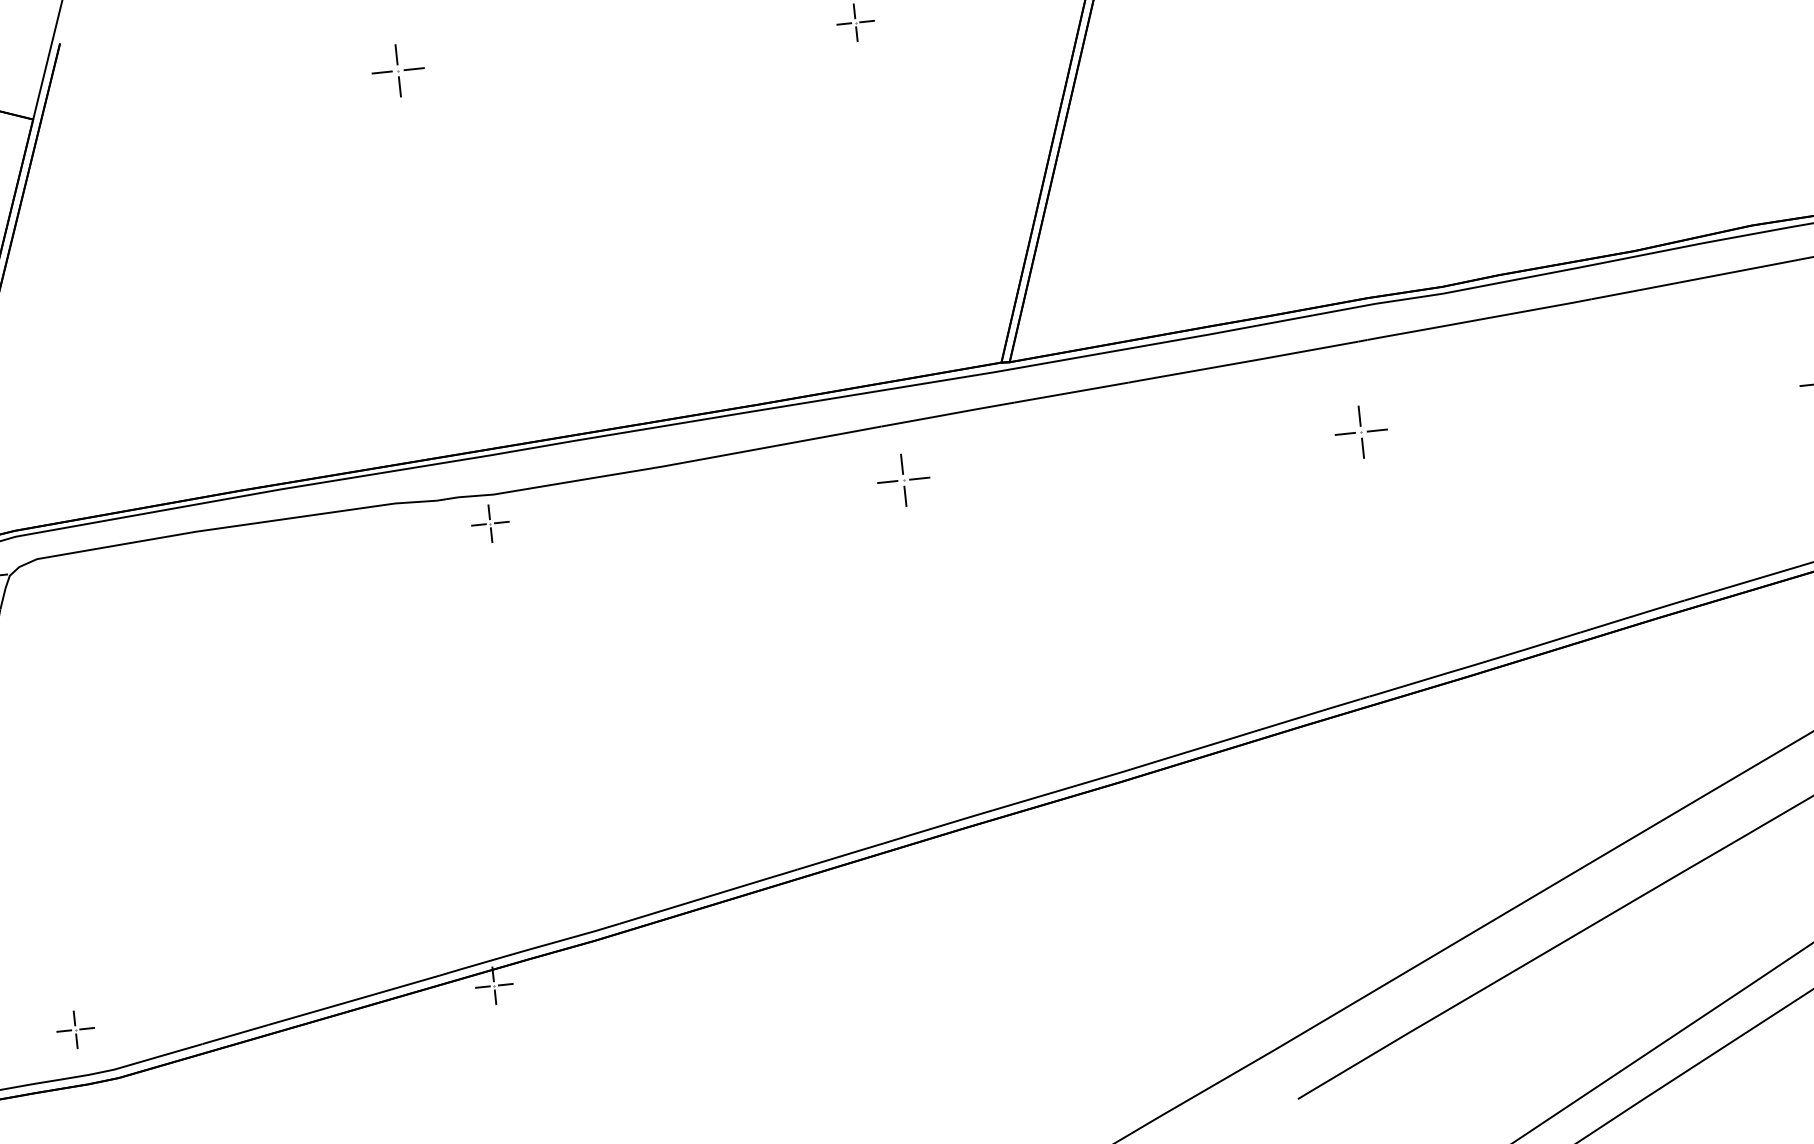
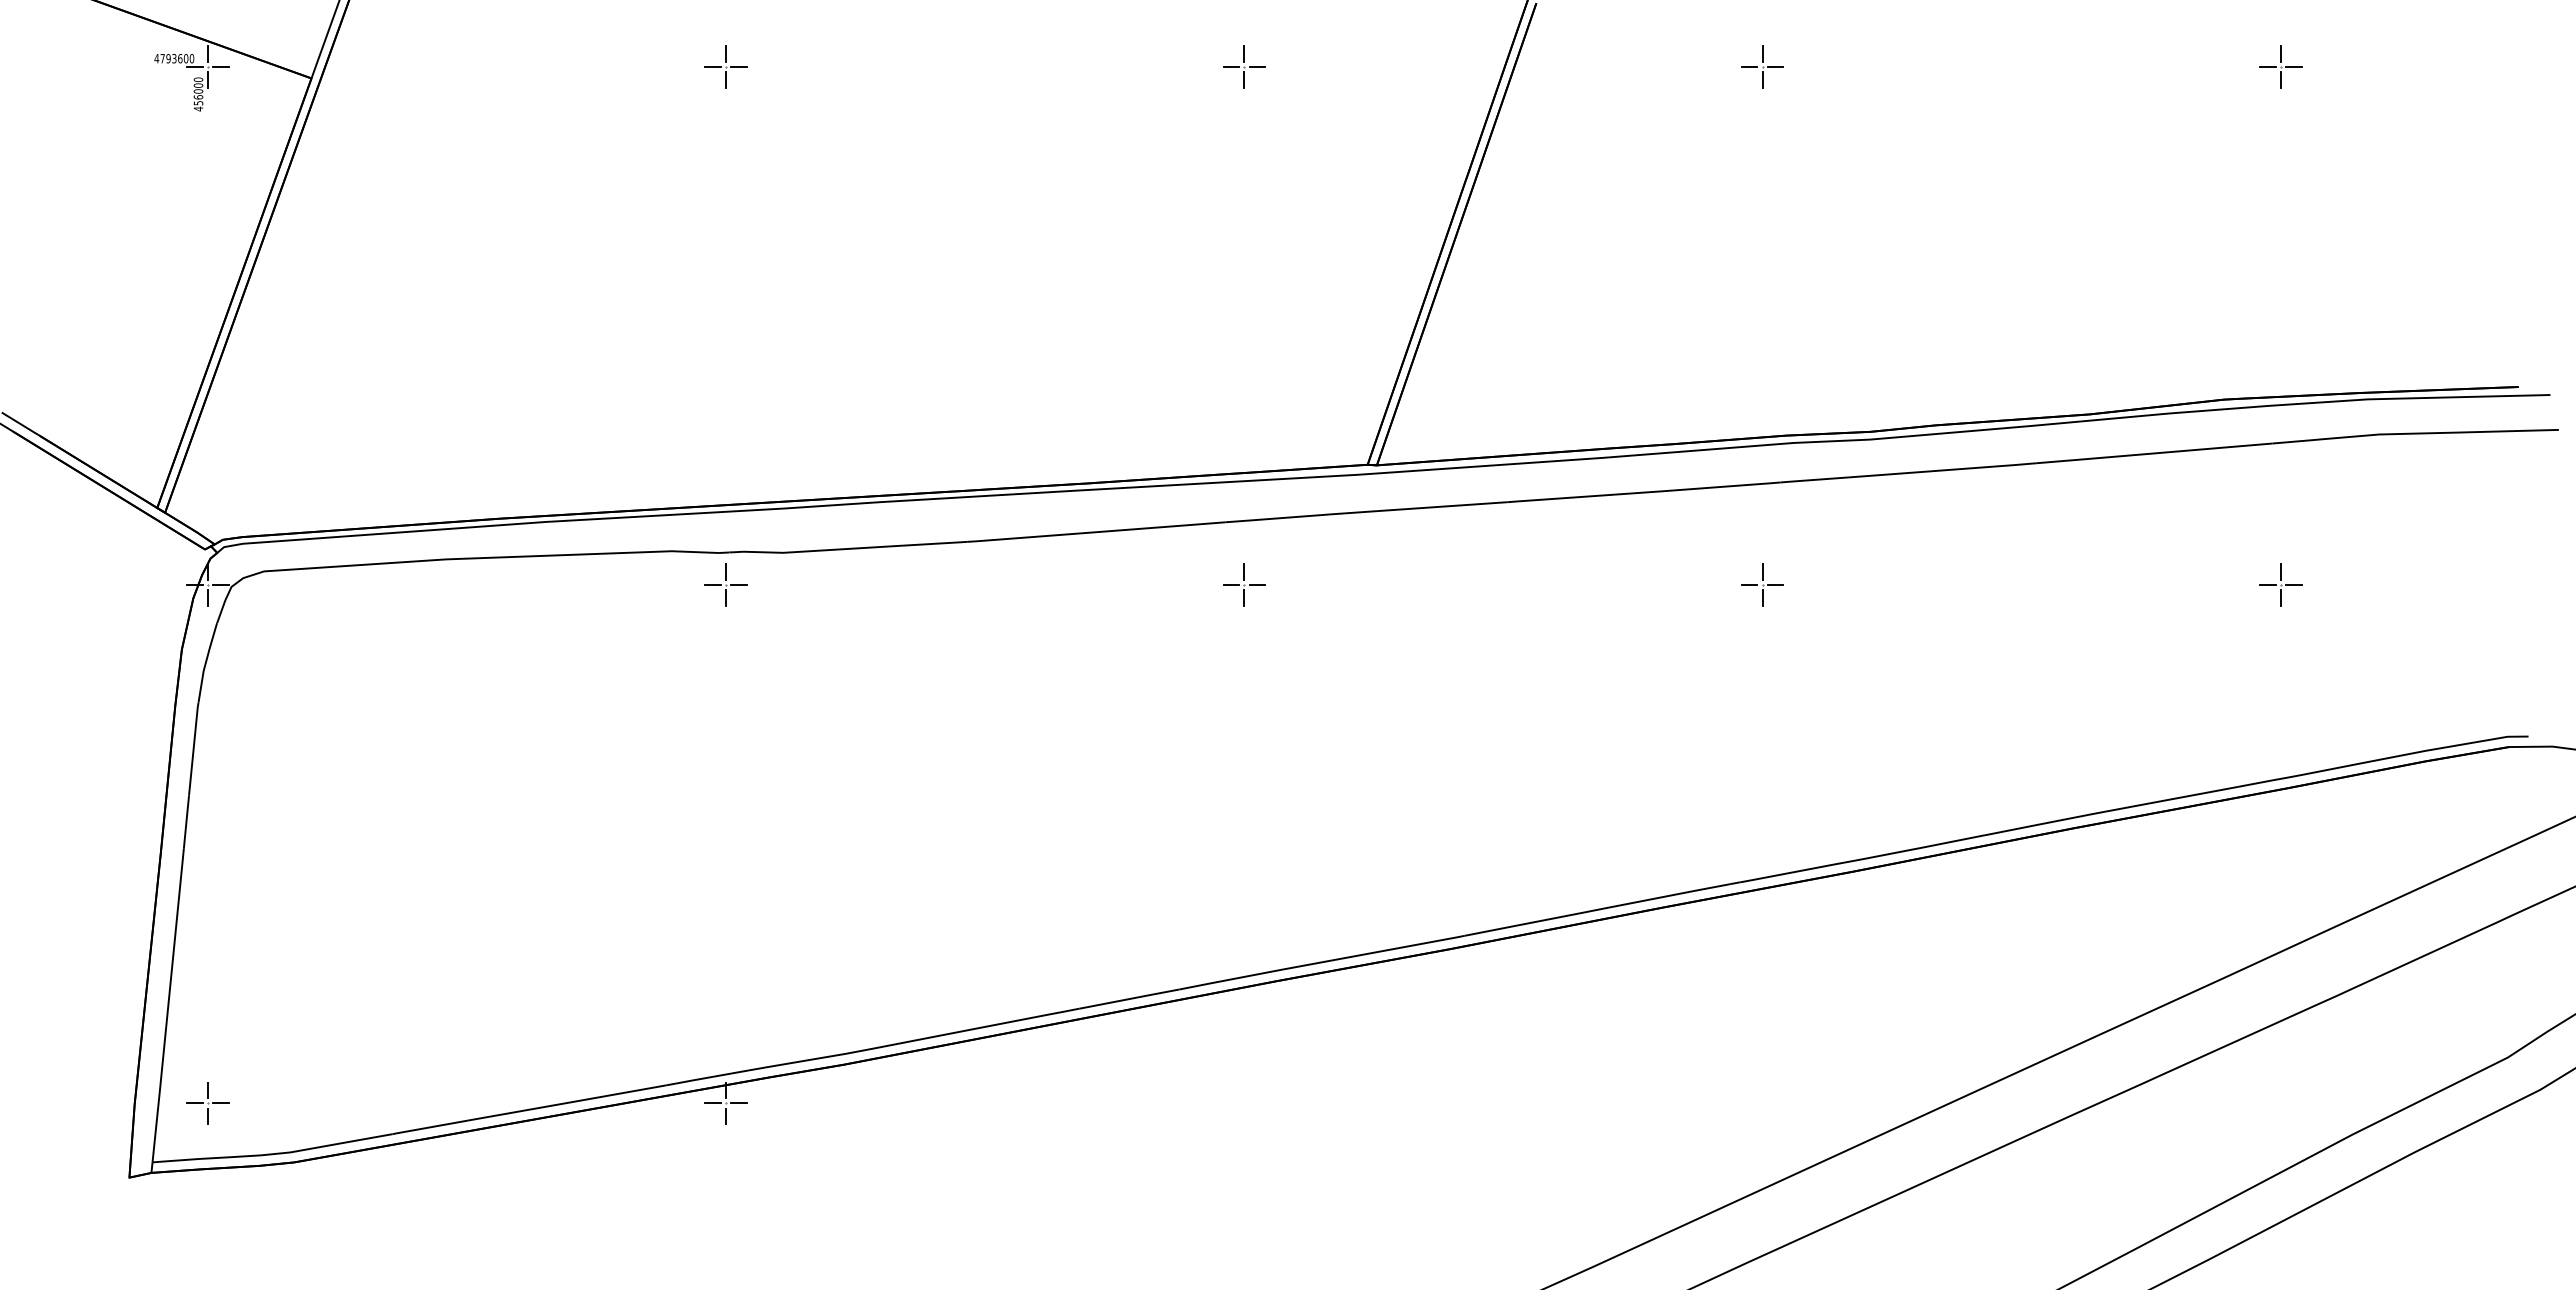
part: (397, 70) -> (725, 66), size x0.71
part: (1361, 431) -> (1762, 584), size x0.71
part: (903, 479) -> (1244, 584), size x0.71
part: (489, 523) -> (725, 584), moved
part: (75, 1030) -> (207, 1103), moved

